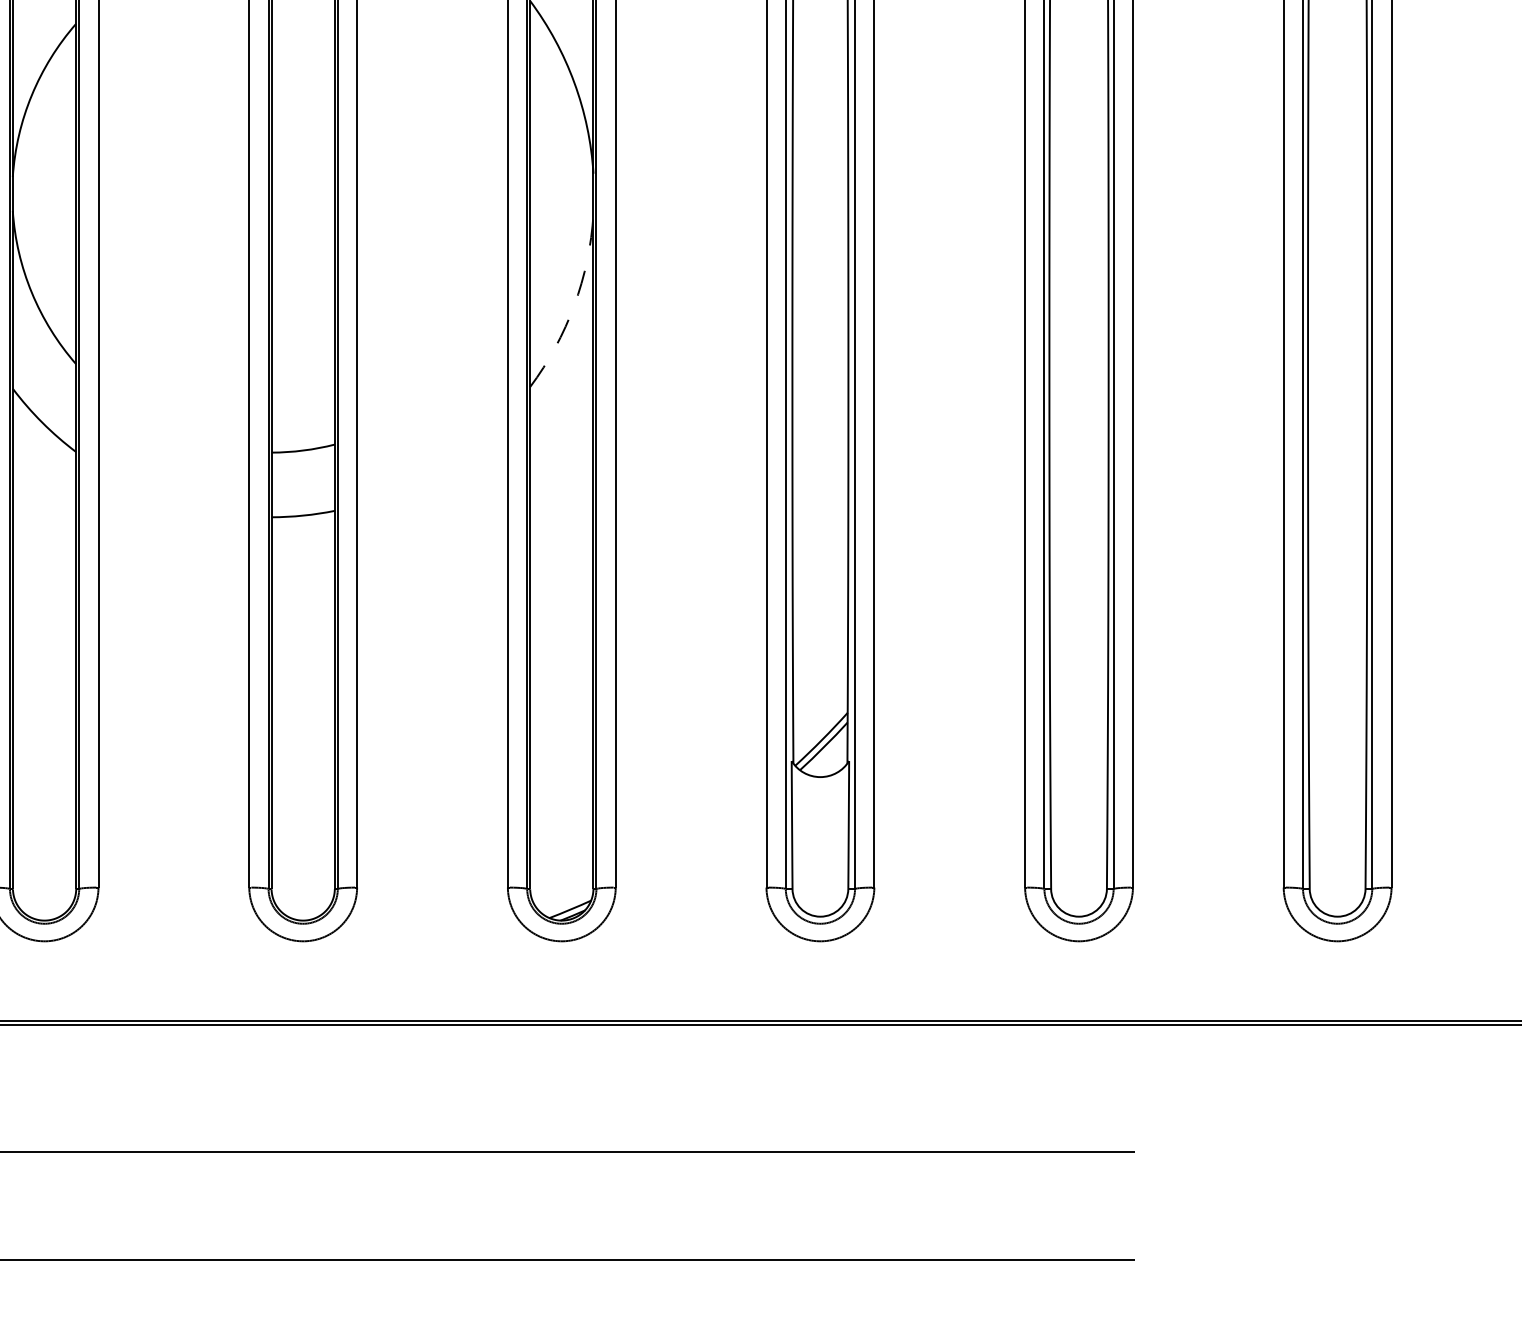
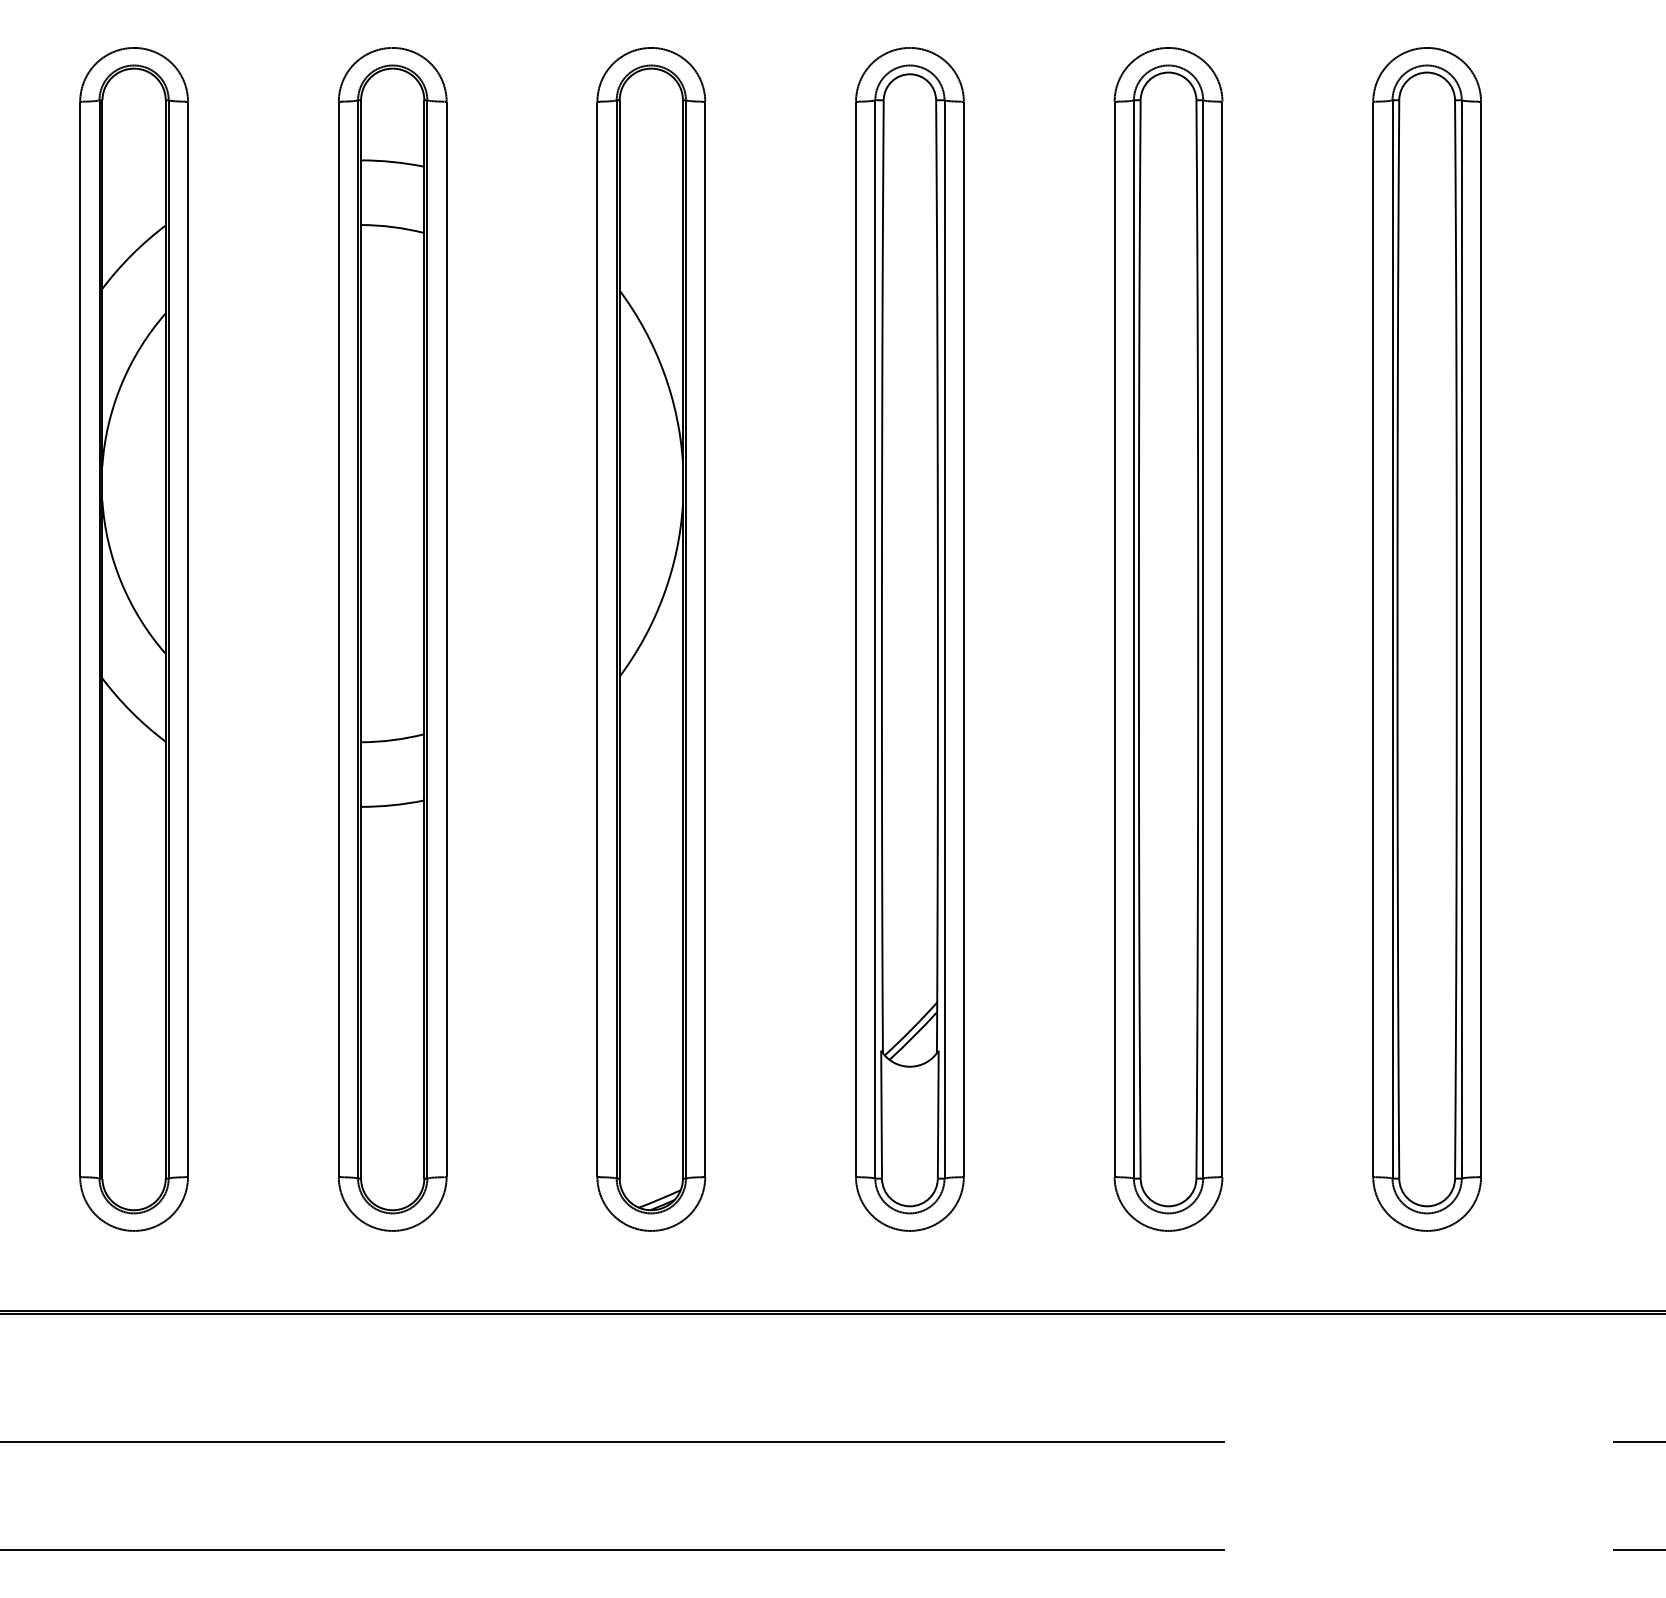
arc: (573, 304) -> (663, 594), dashed -> solid

